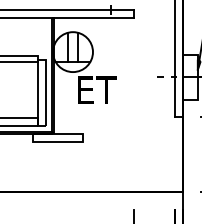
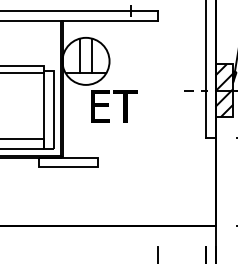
hatch: (189, 76) -> (223, 90), added

